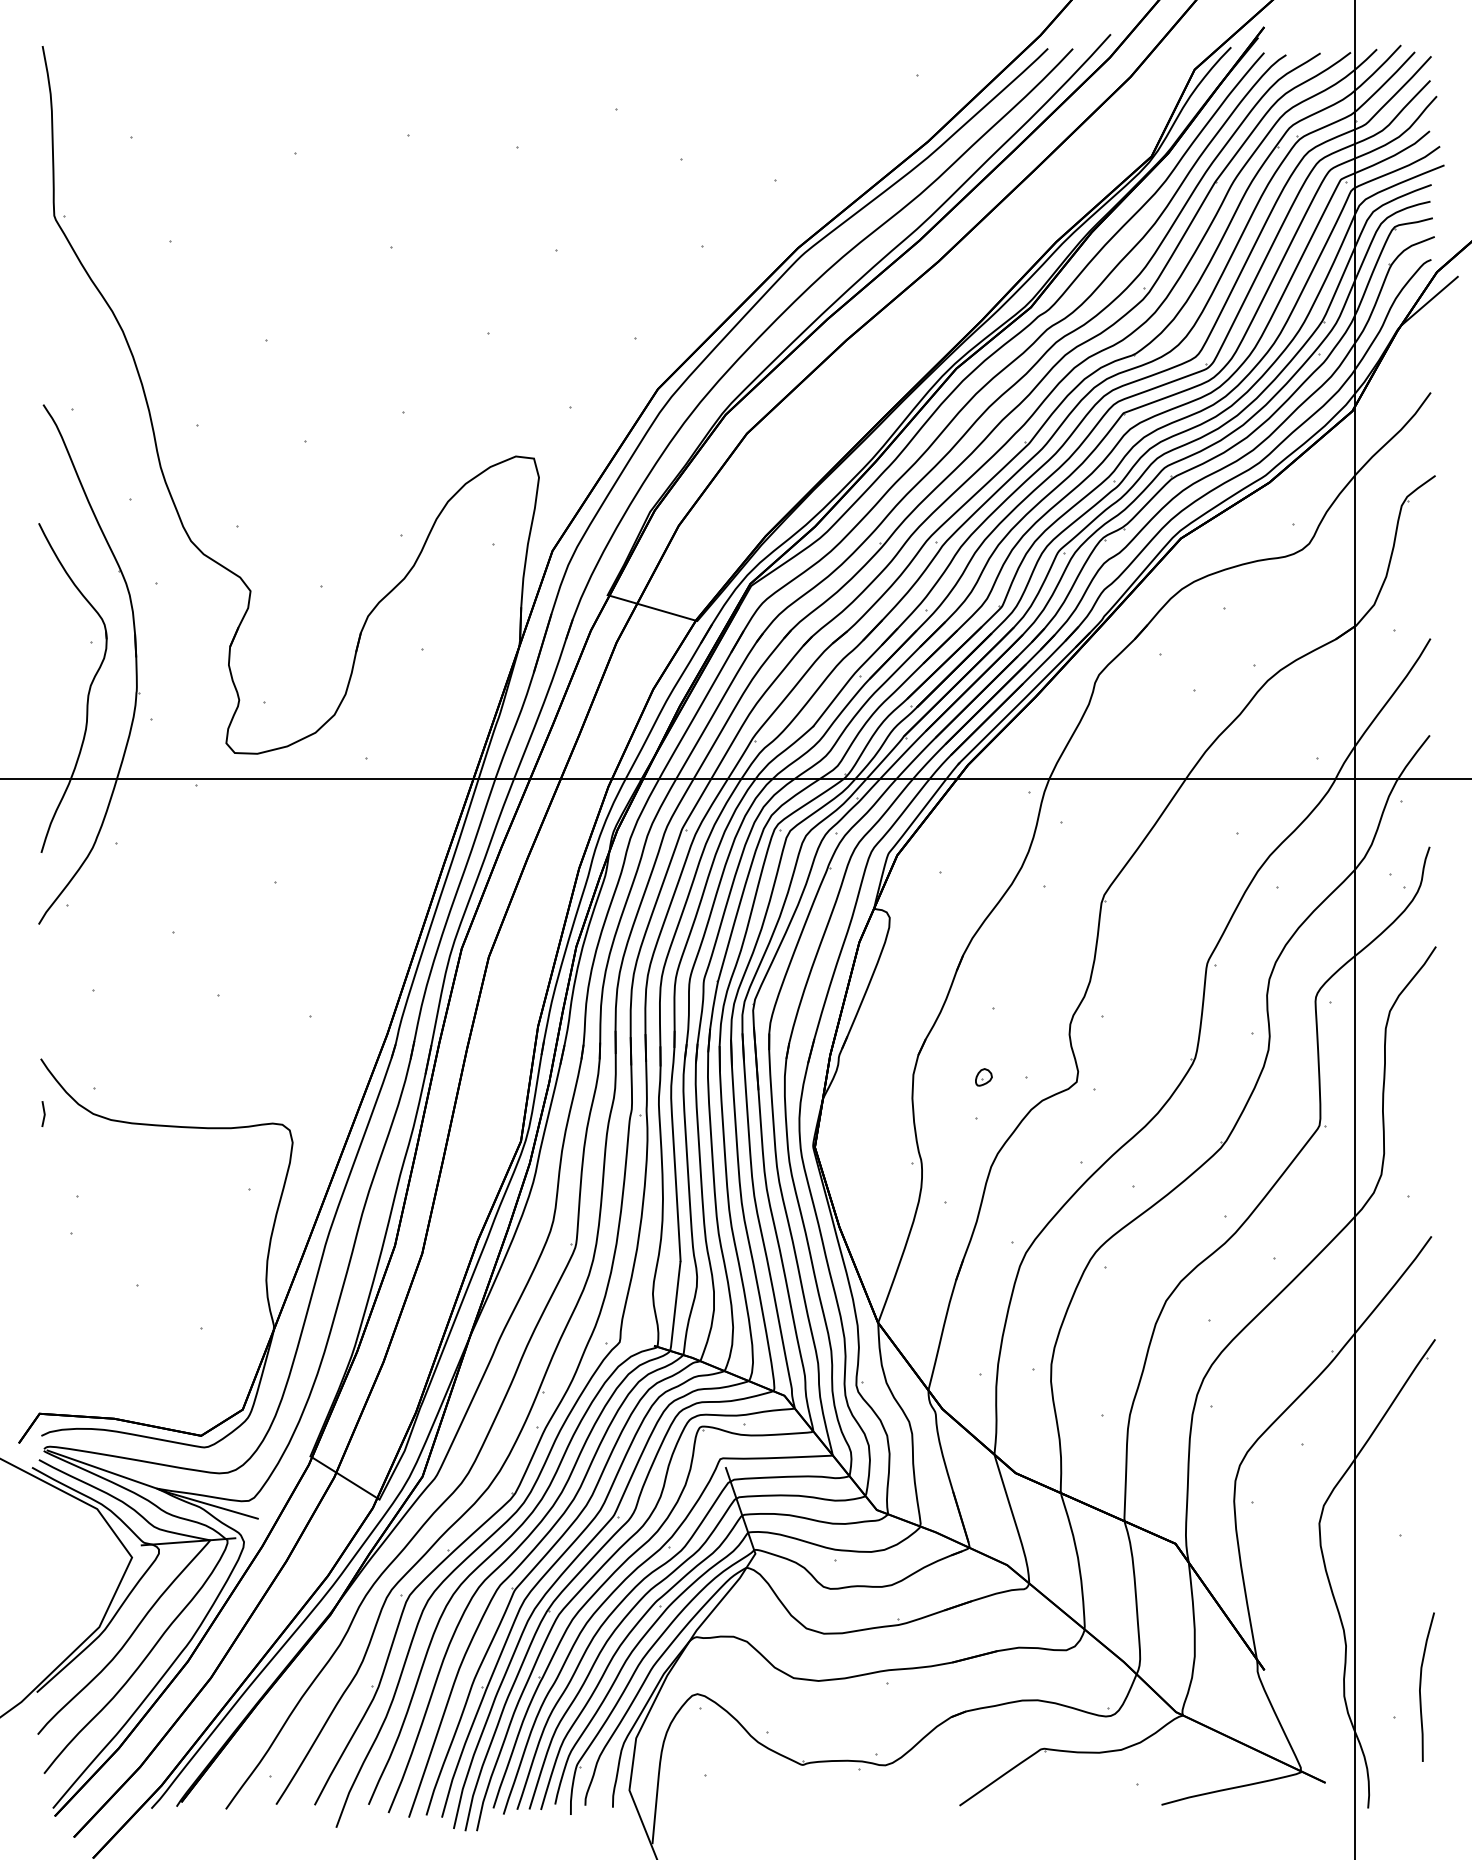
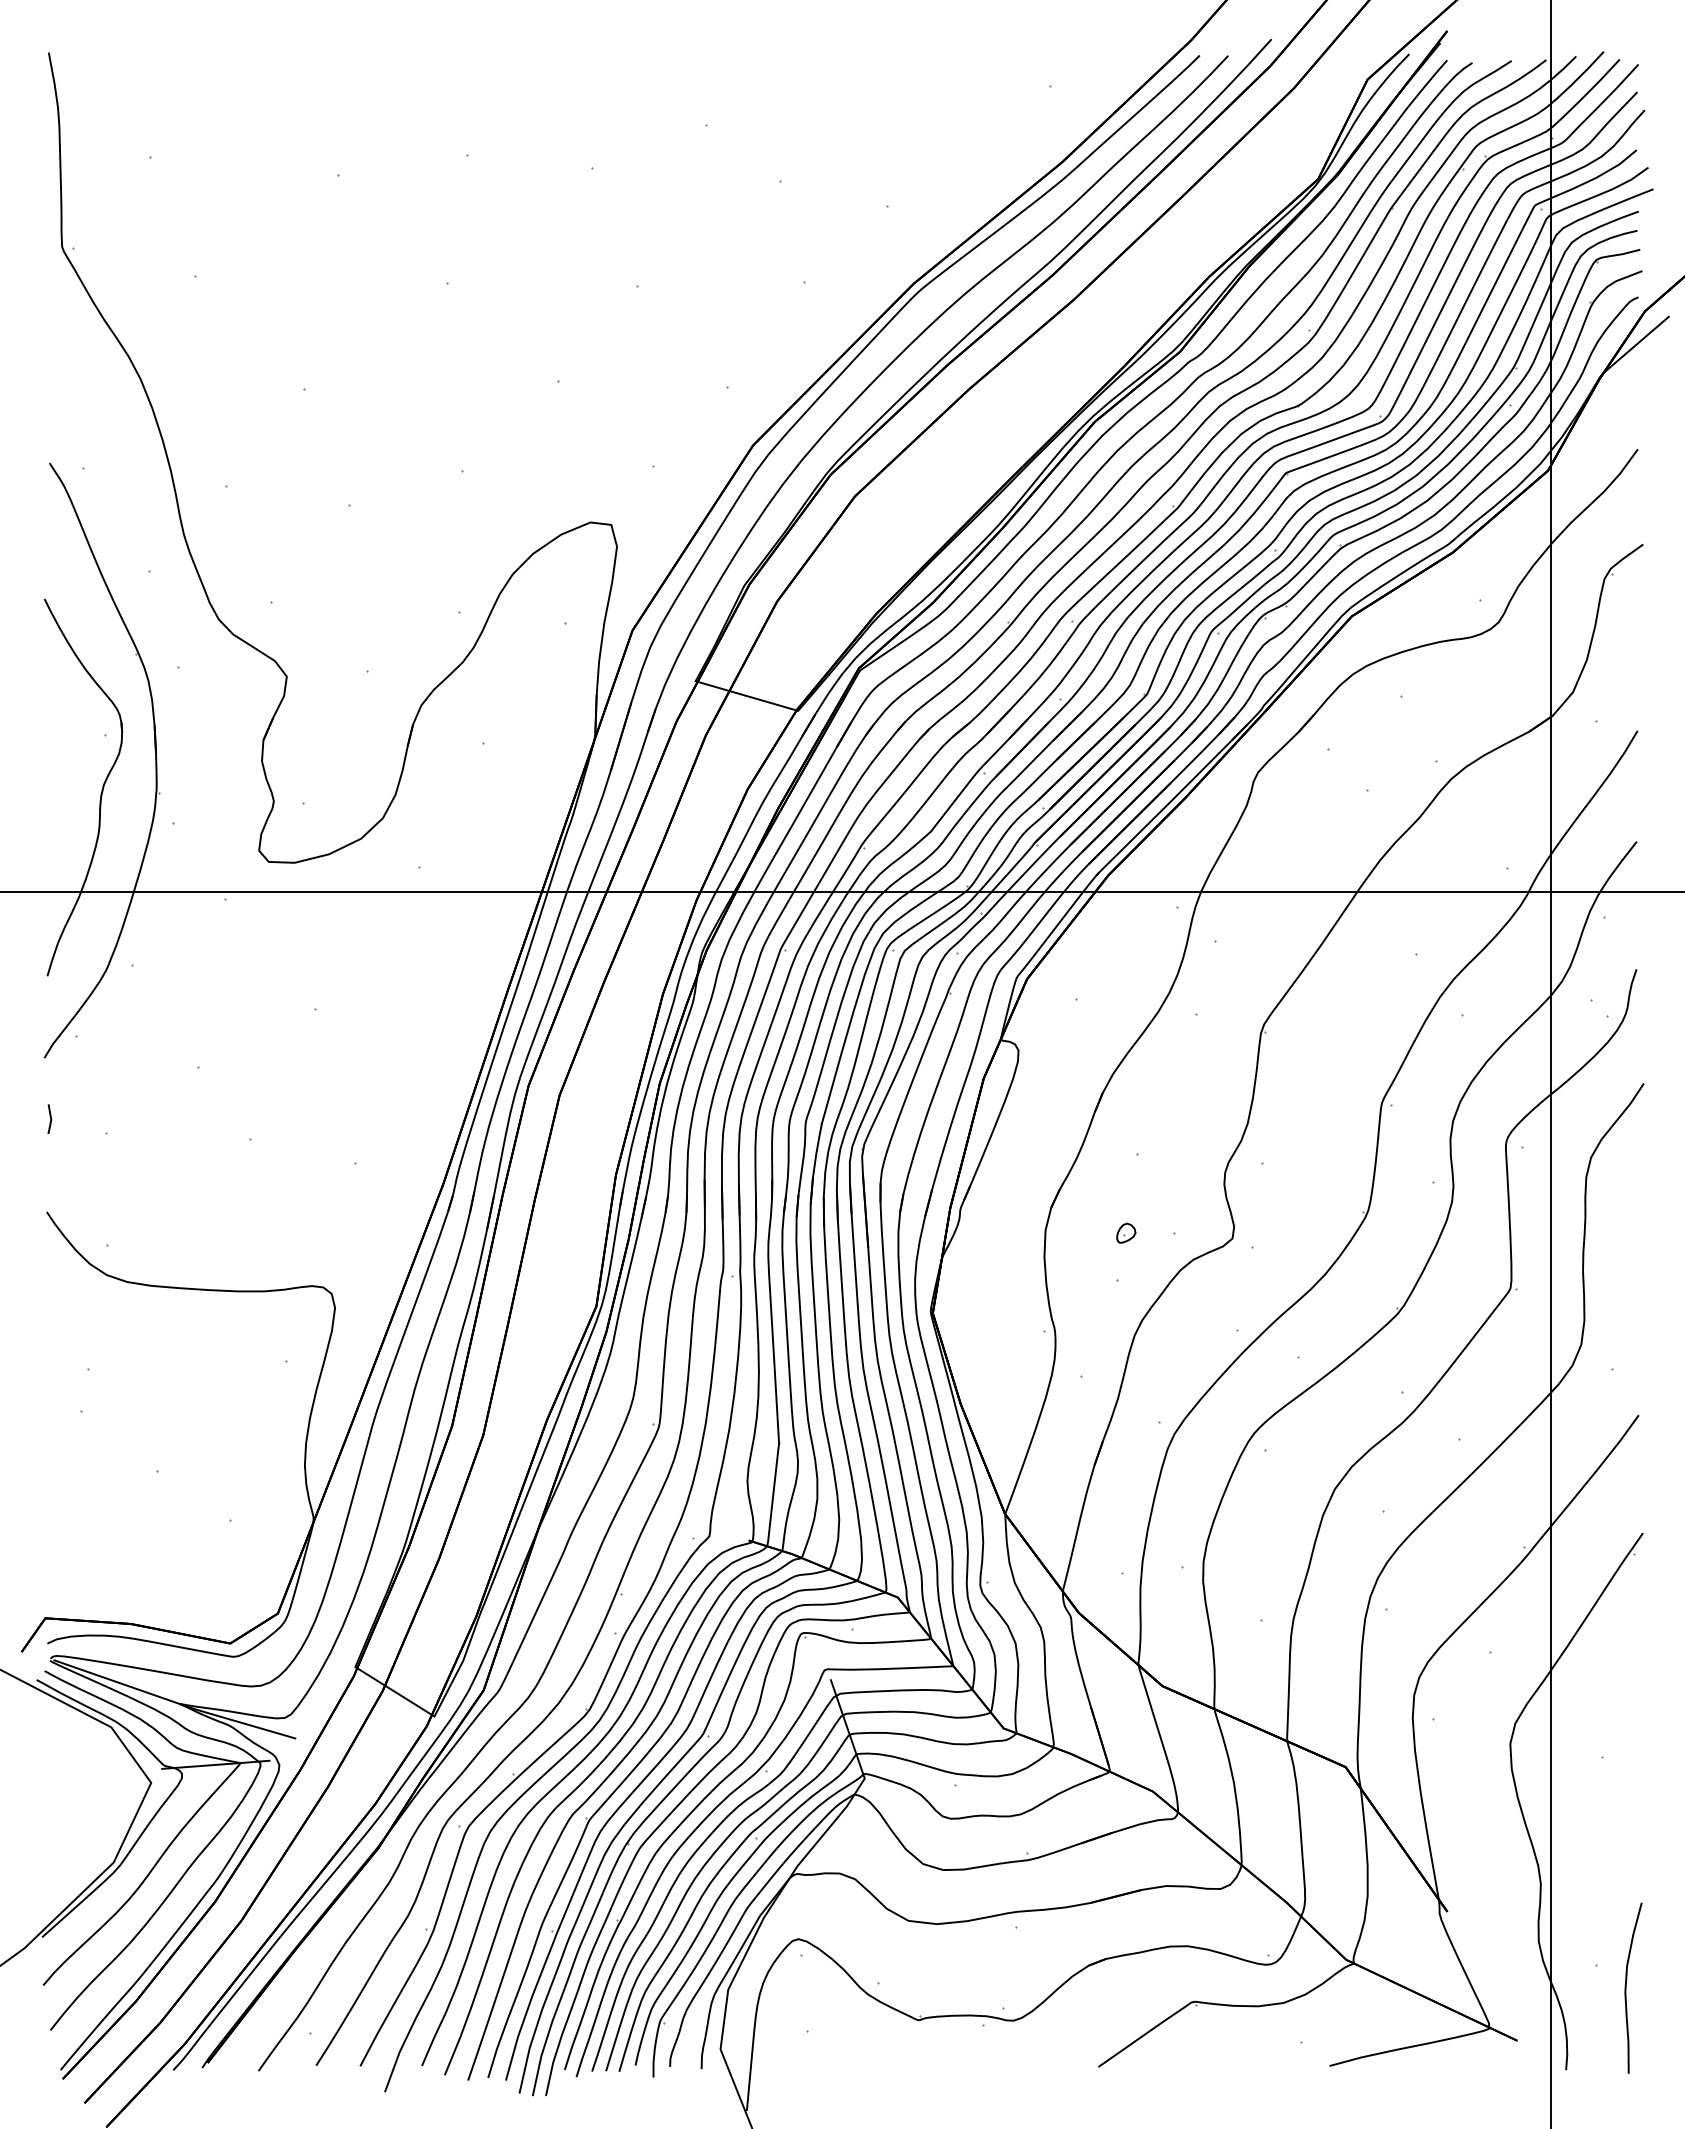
line: (44, 1113) -> (50, 1118), moved
curve: (1420, 1686) -> (1626, 1987), moved

